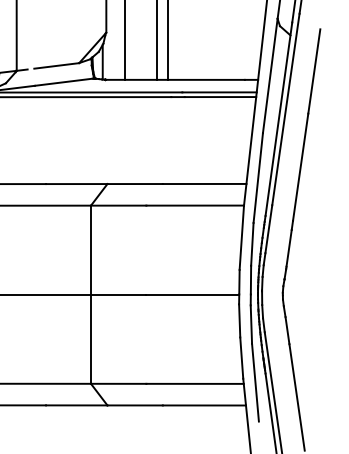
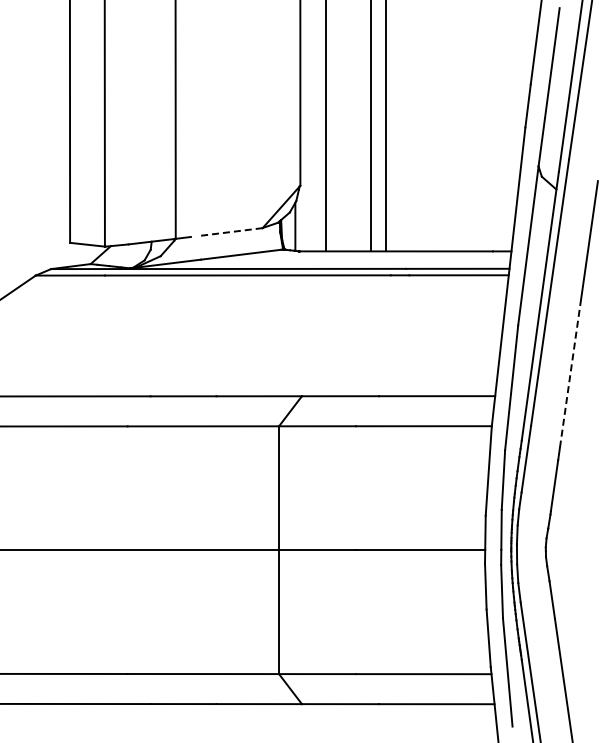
line: (56, 66) -> (230, 232), solid -> dashed
line: (300, 166) -> (570, 372), solid -> dashed

